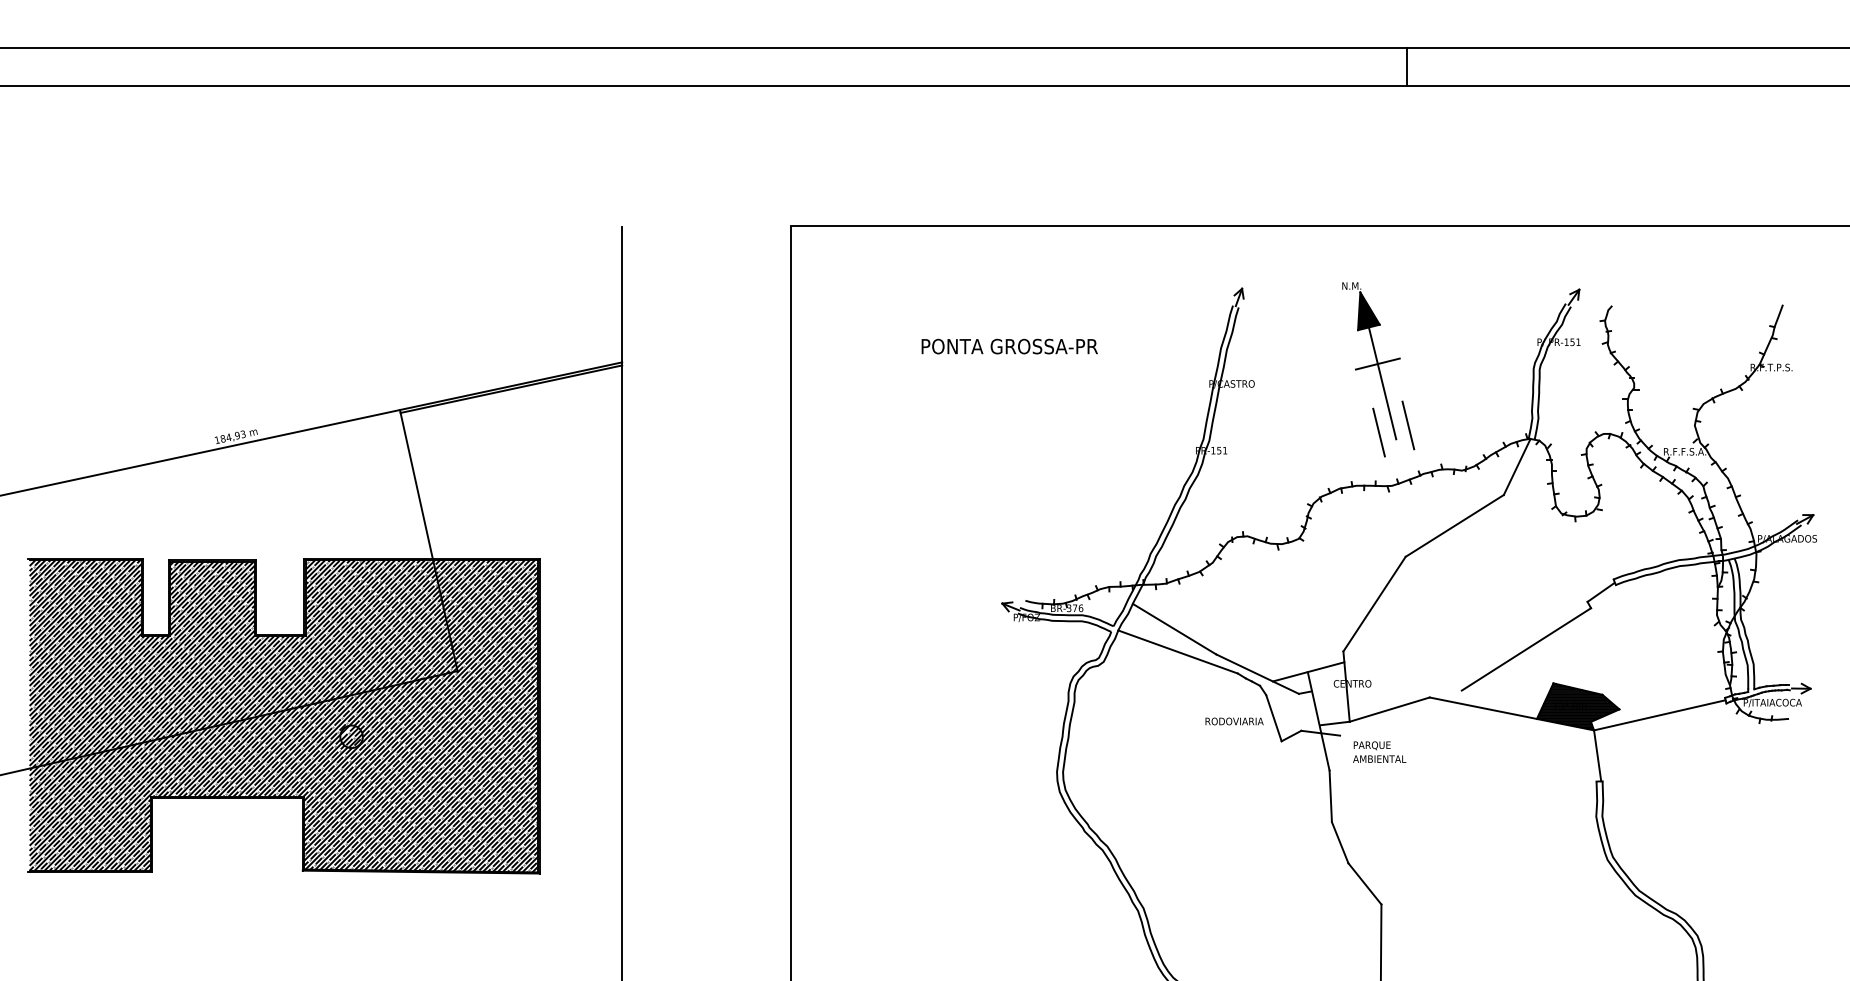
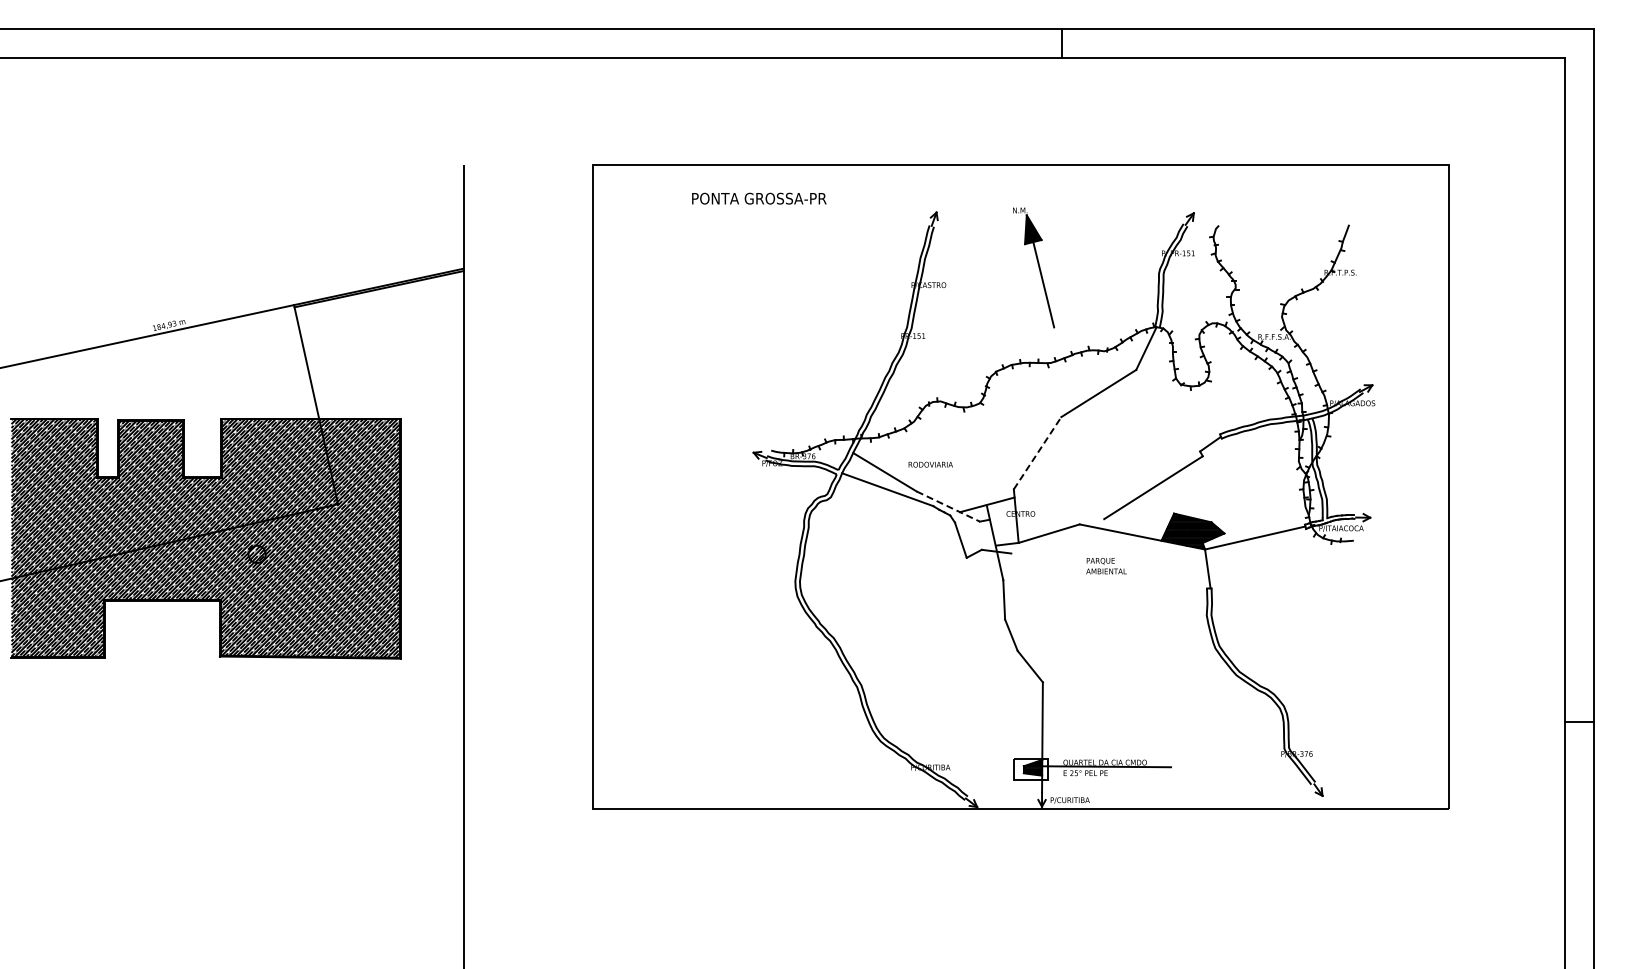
text: (1010, 346) -> (759, 198), moved
line: (1377, 363) -> (1039, 269), removed
line: (1407, 424) -> (1062, 316), removed
line: (1378, 432) -> (1040, 322), removed
line: (1374, 603) -> (1037, 452), solid -> dashed
line: (1257, 674) -> (948, 506), solid -> dashed
text: (1234, 721) -> (930, 464), moved
text: (1379, 752) -> (1106, 566), moved

